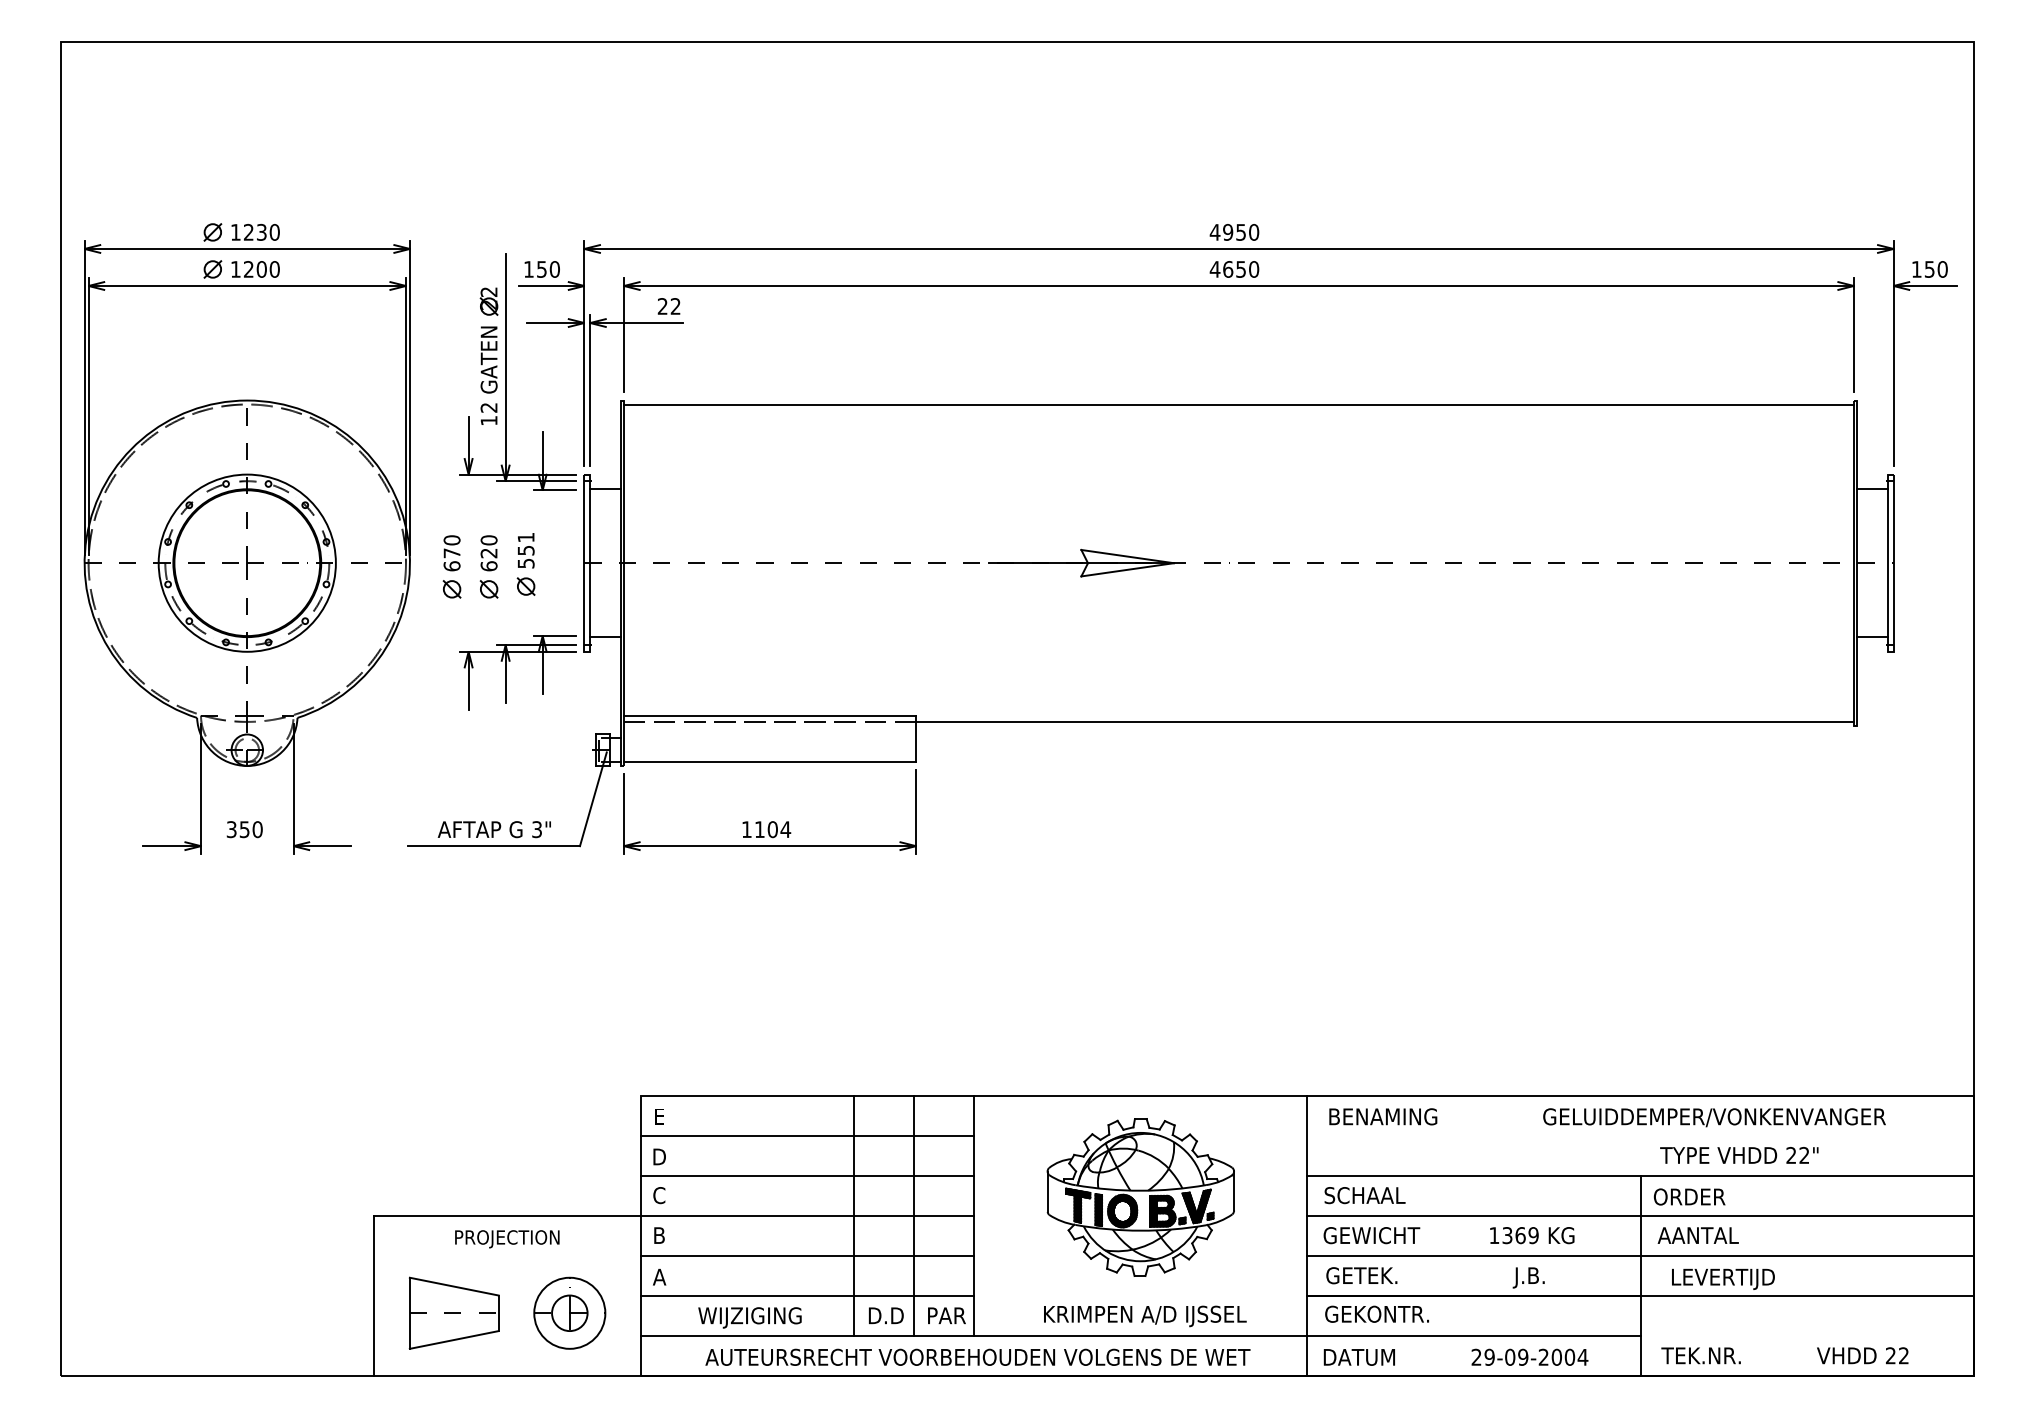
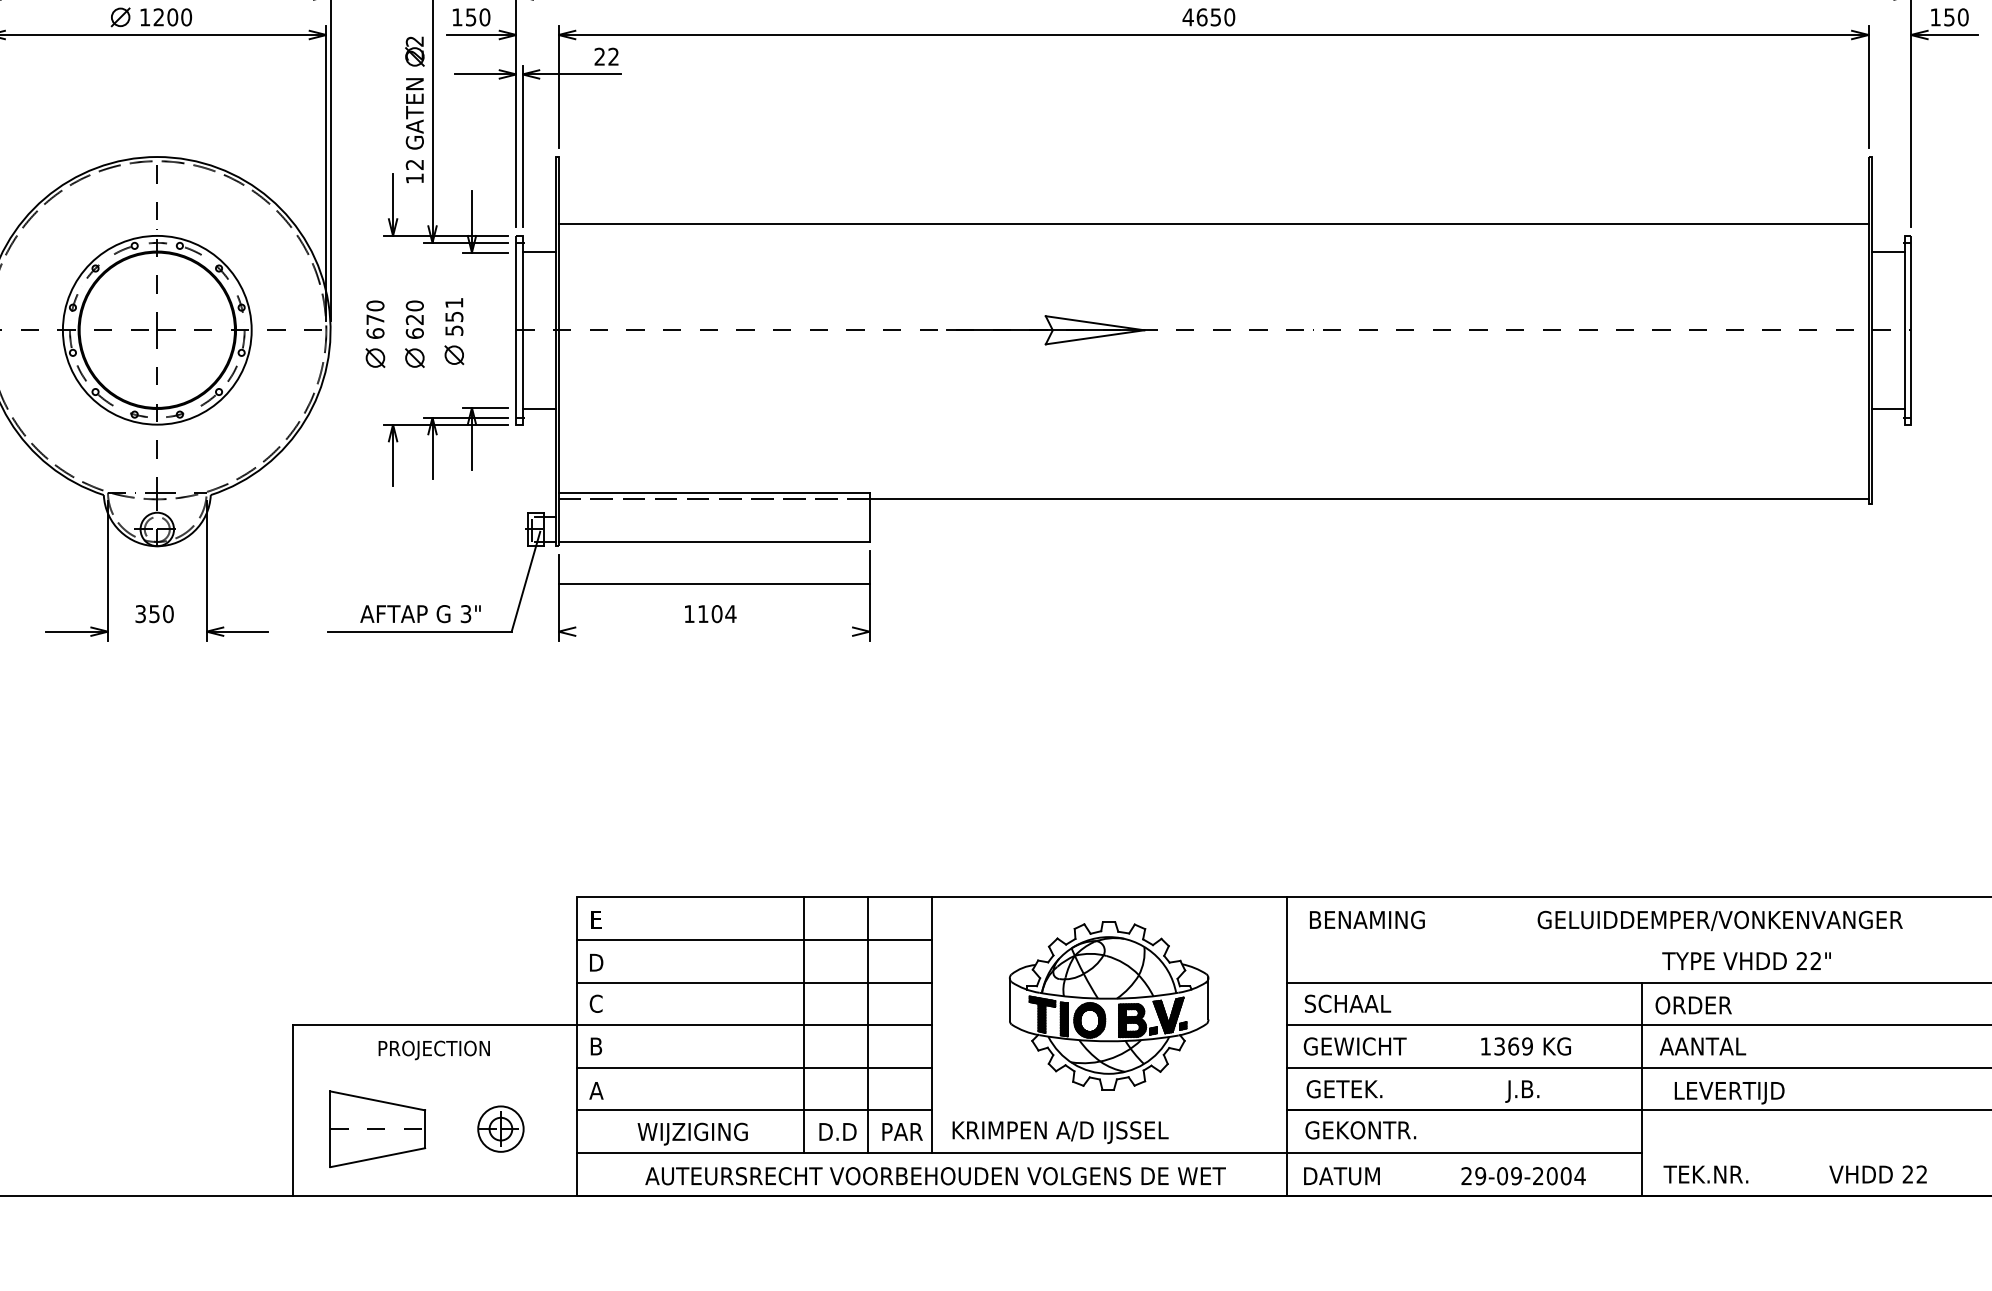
line: (1238, 404) -> (1213, 224), moved
line: (770, 846) -> (714, 584), moved
part: (569, 1312) -> (500, 1128), size x0.6
text: (1145, 1316) -> (1060, 1132), moved

